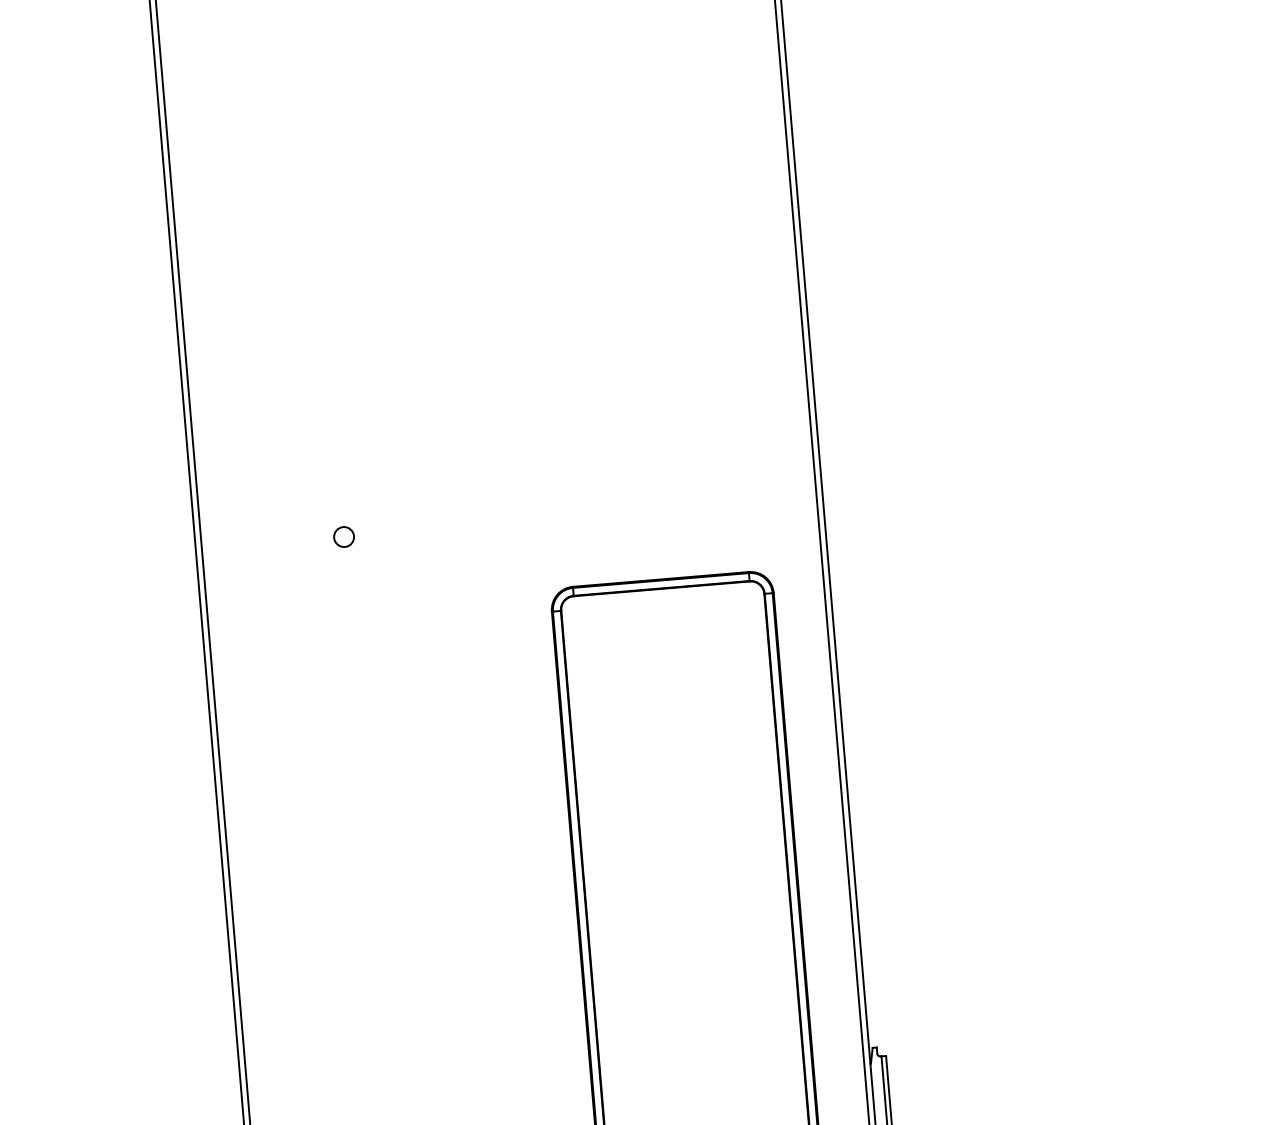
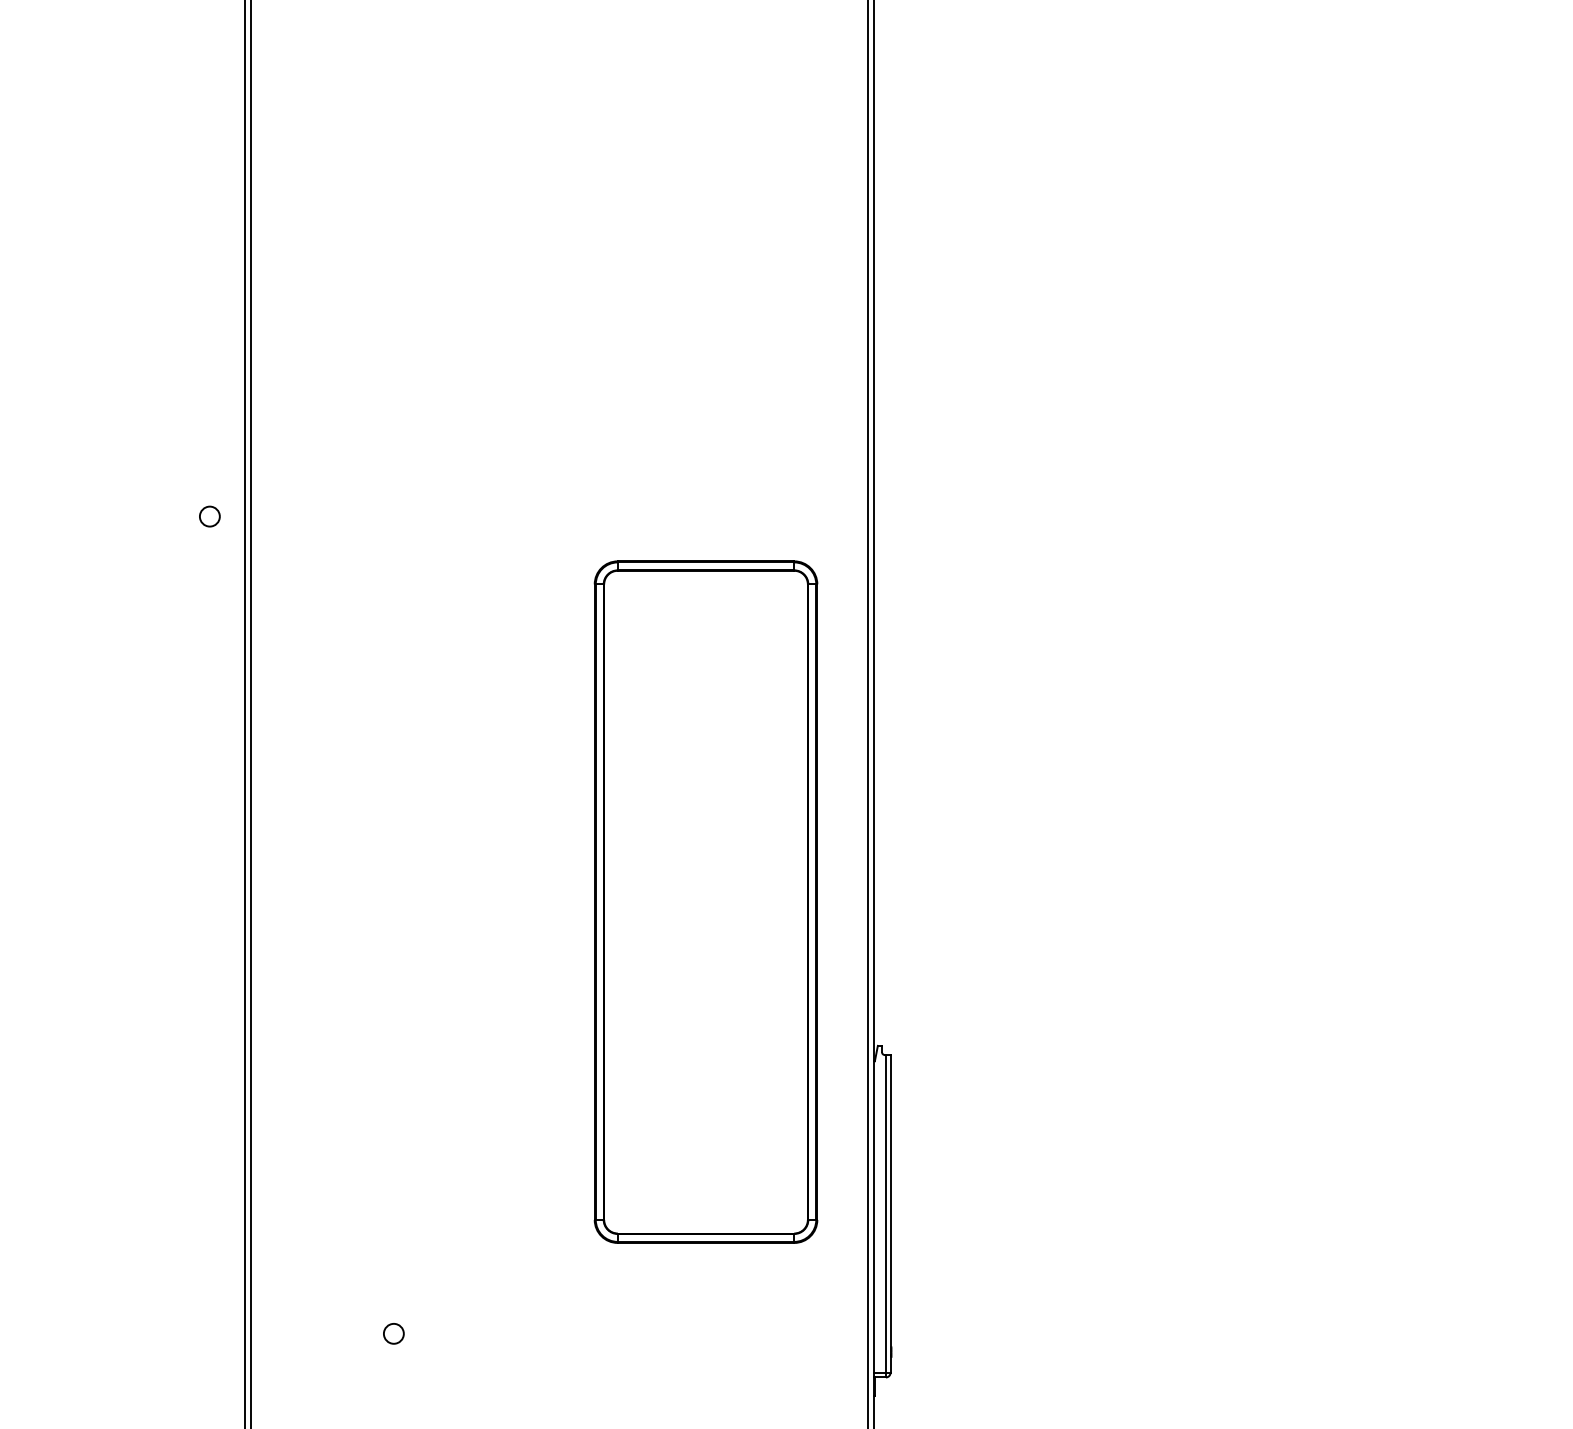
circle: (343, 536) -> (209, 516), moved

